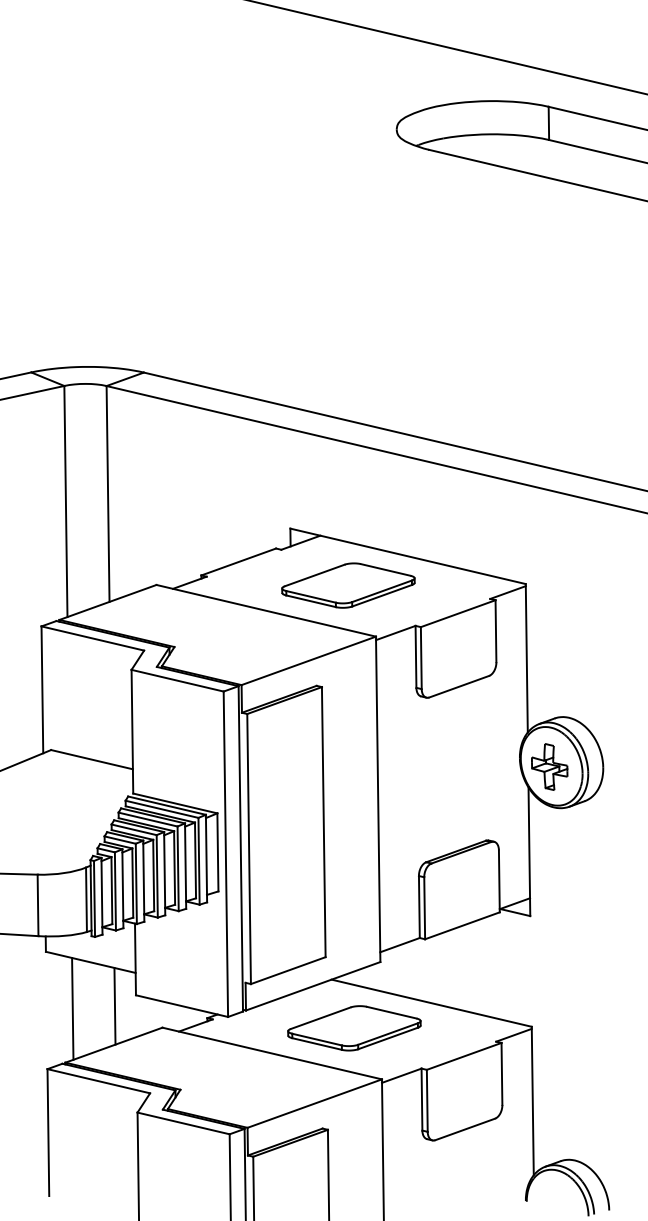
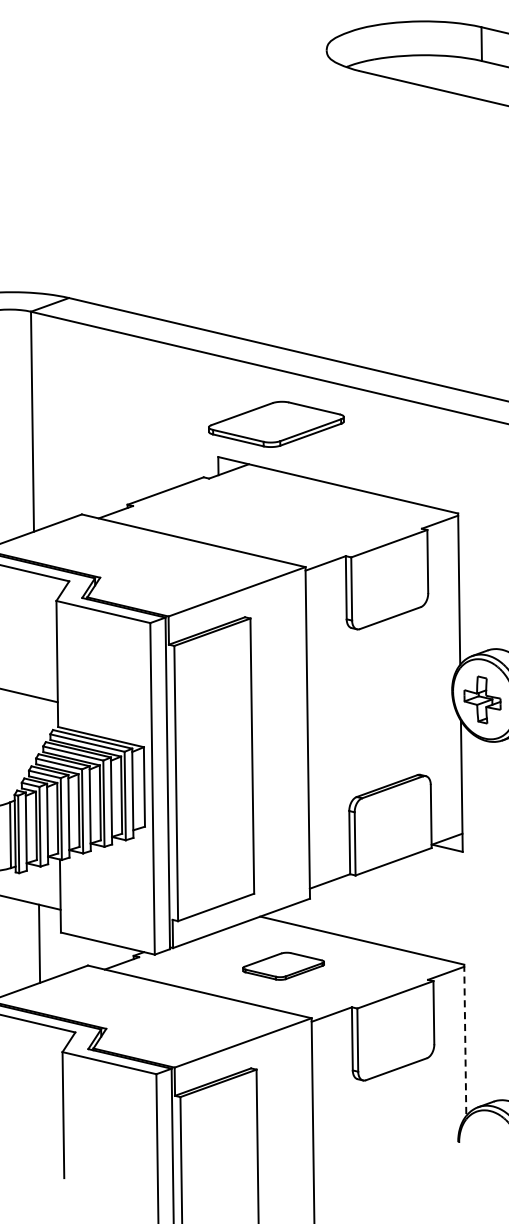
part: (348, 585) -> (276, 424), moved
part: (354, 1028) -> (283, 966), size x0.6
line: (532, 1101) -> (465, 1040), solid -> dashed

